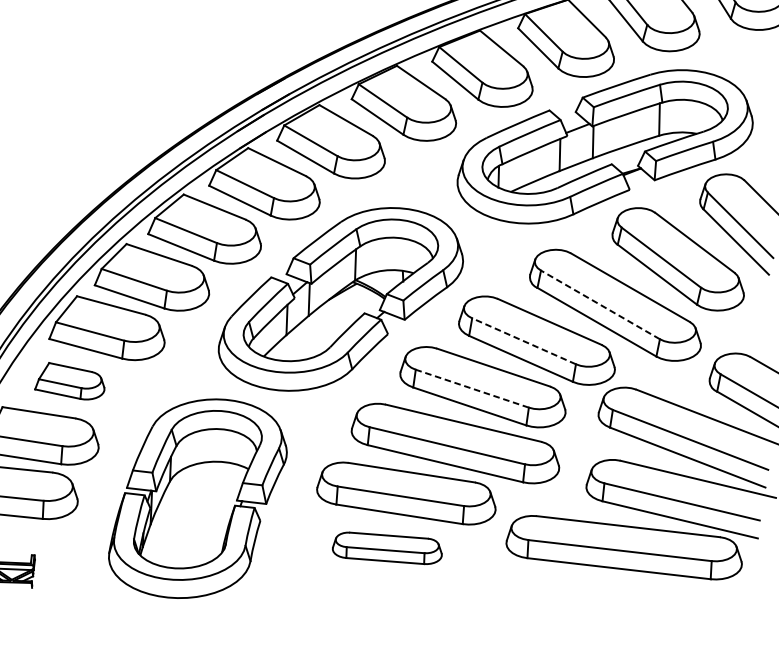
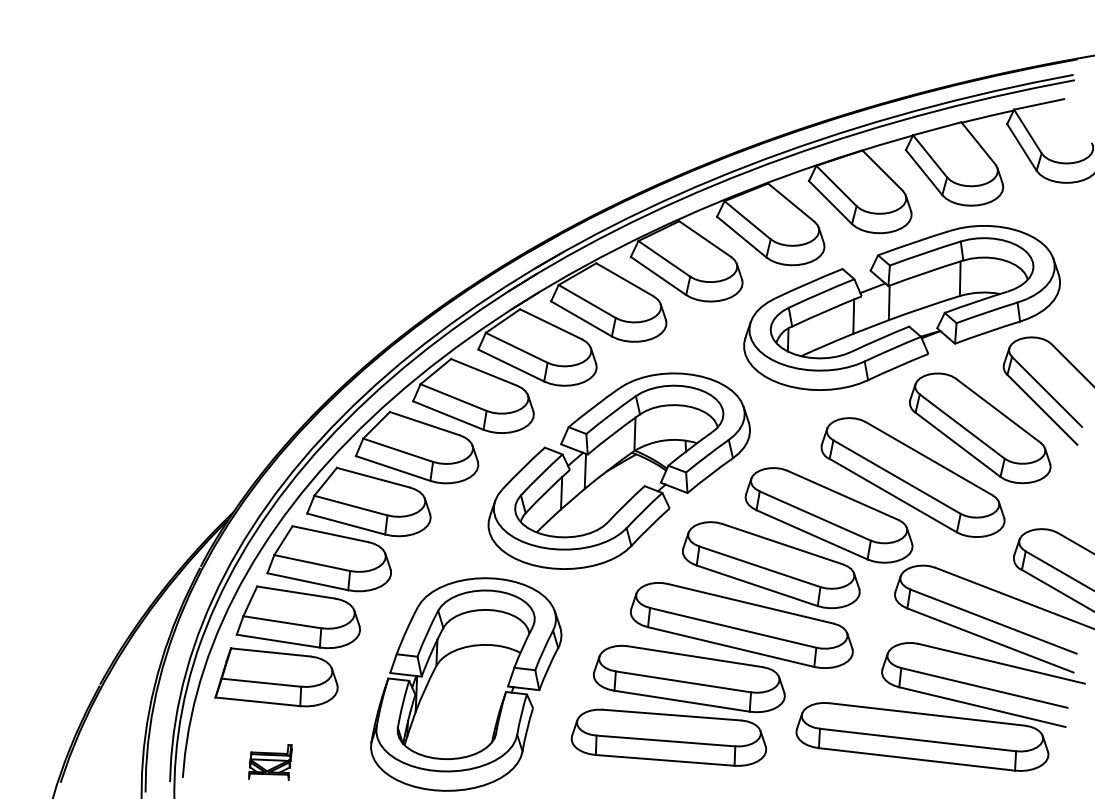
line: (599, 304) -> (896, 476), dashed -> solid
line: (524, 341) -> (815, 516), dashed -> solid
part: (69, 380) -> (328, 558), size x1.67
line: (471, 388) -> (759, 566), dashed -> solid
part: (386, 548) -> (668, 737), size x1.67

